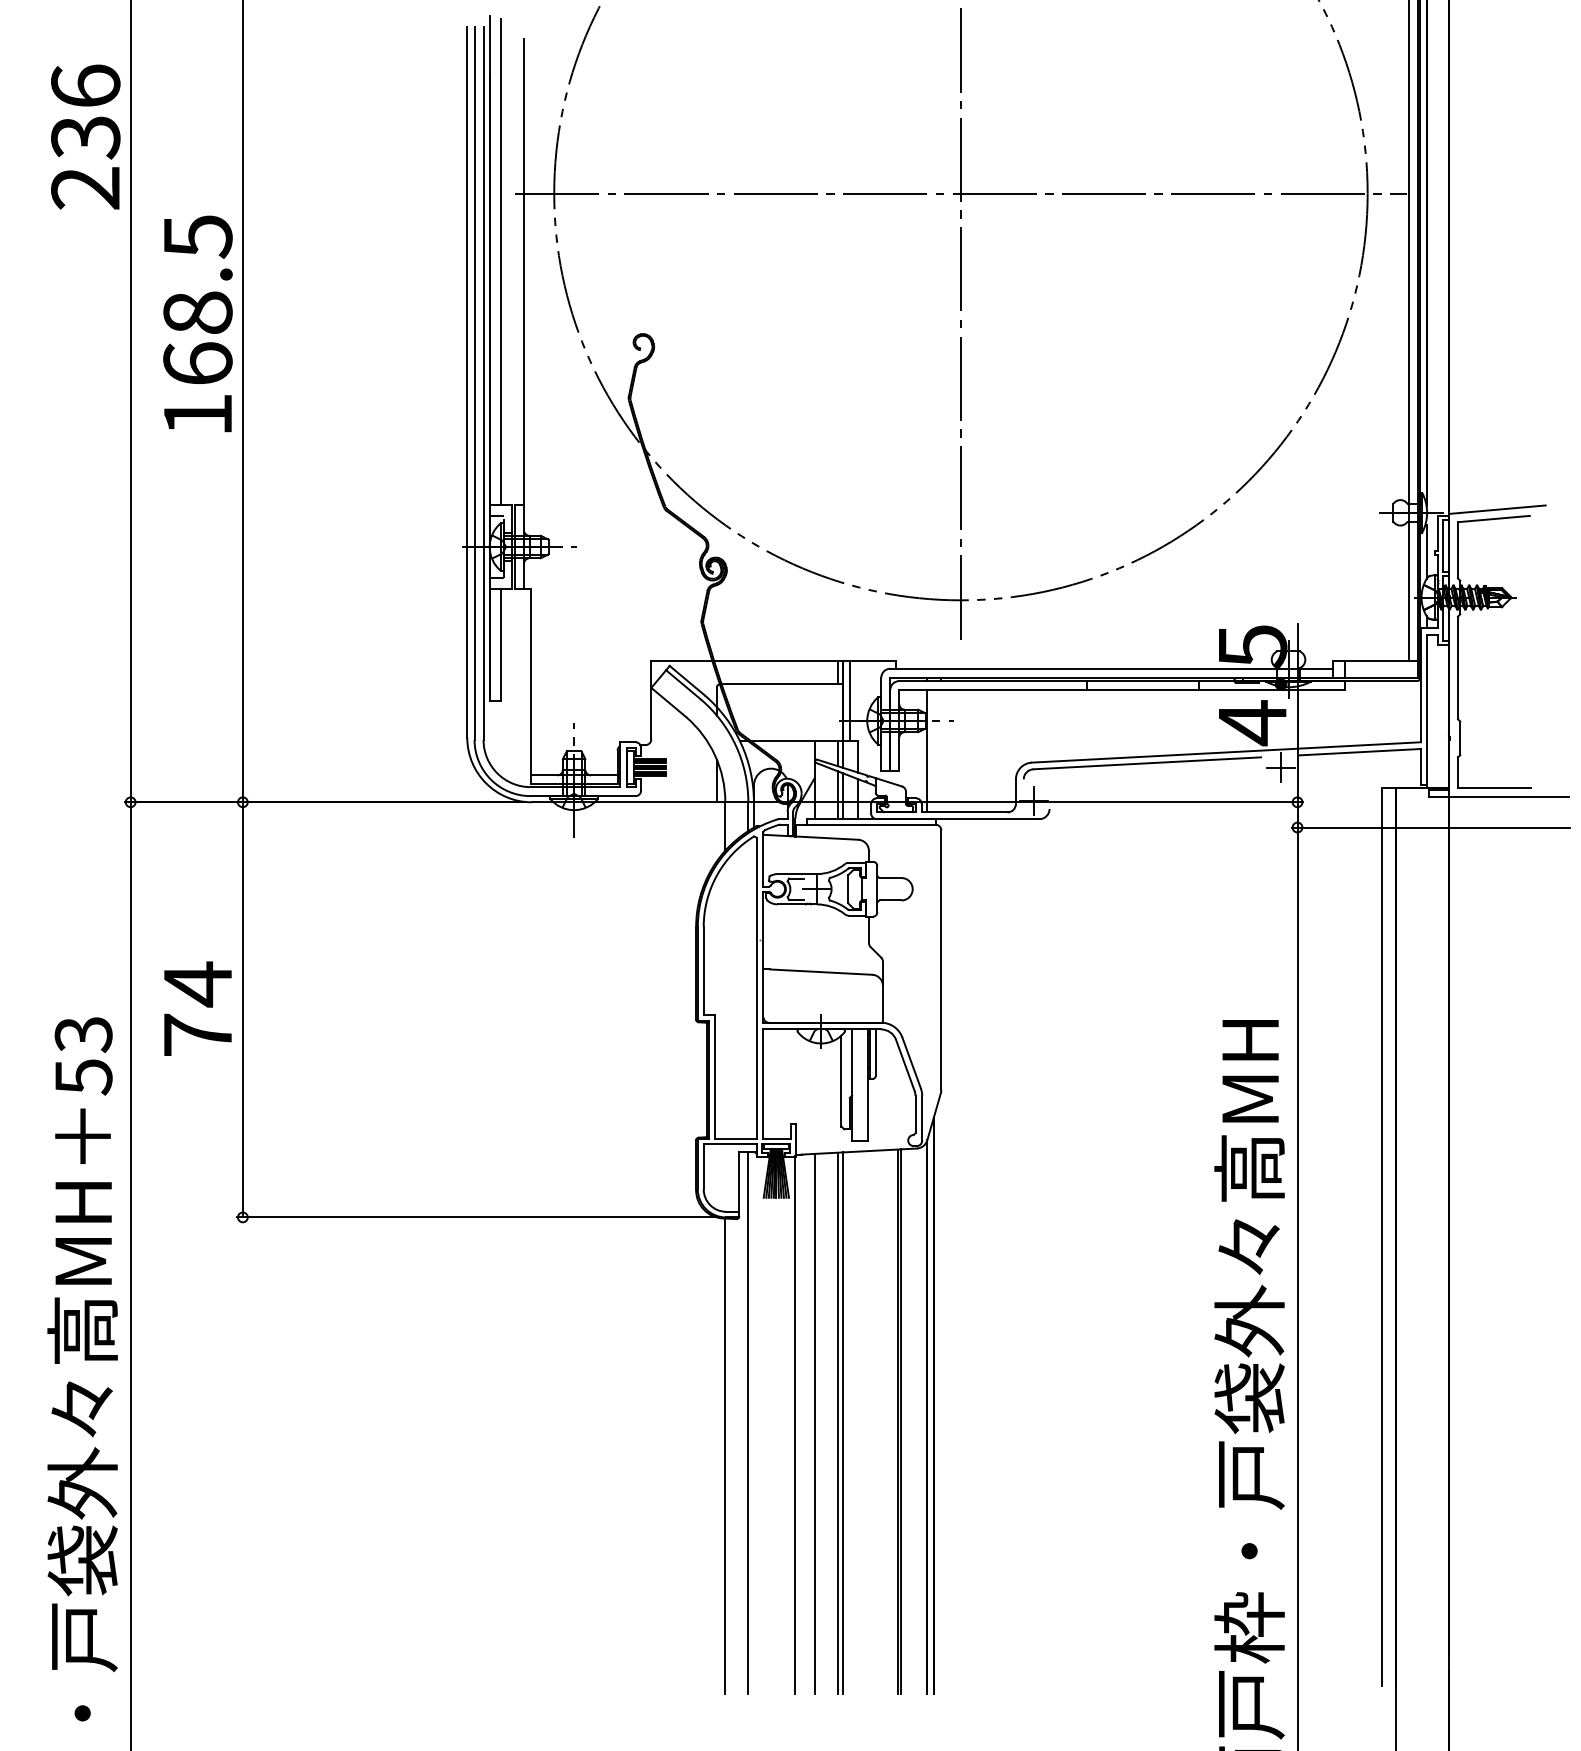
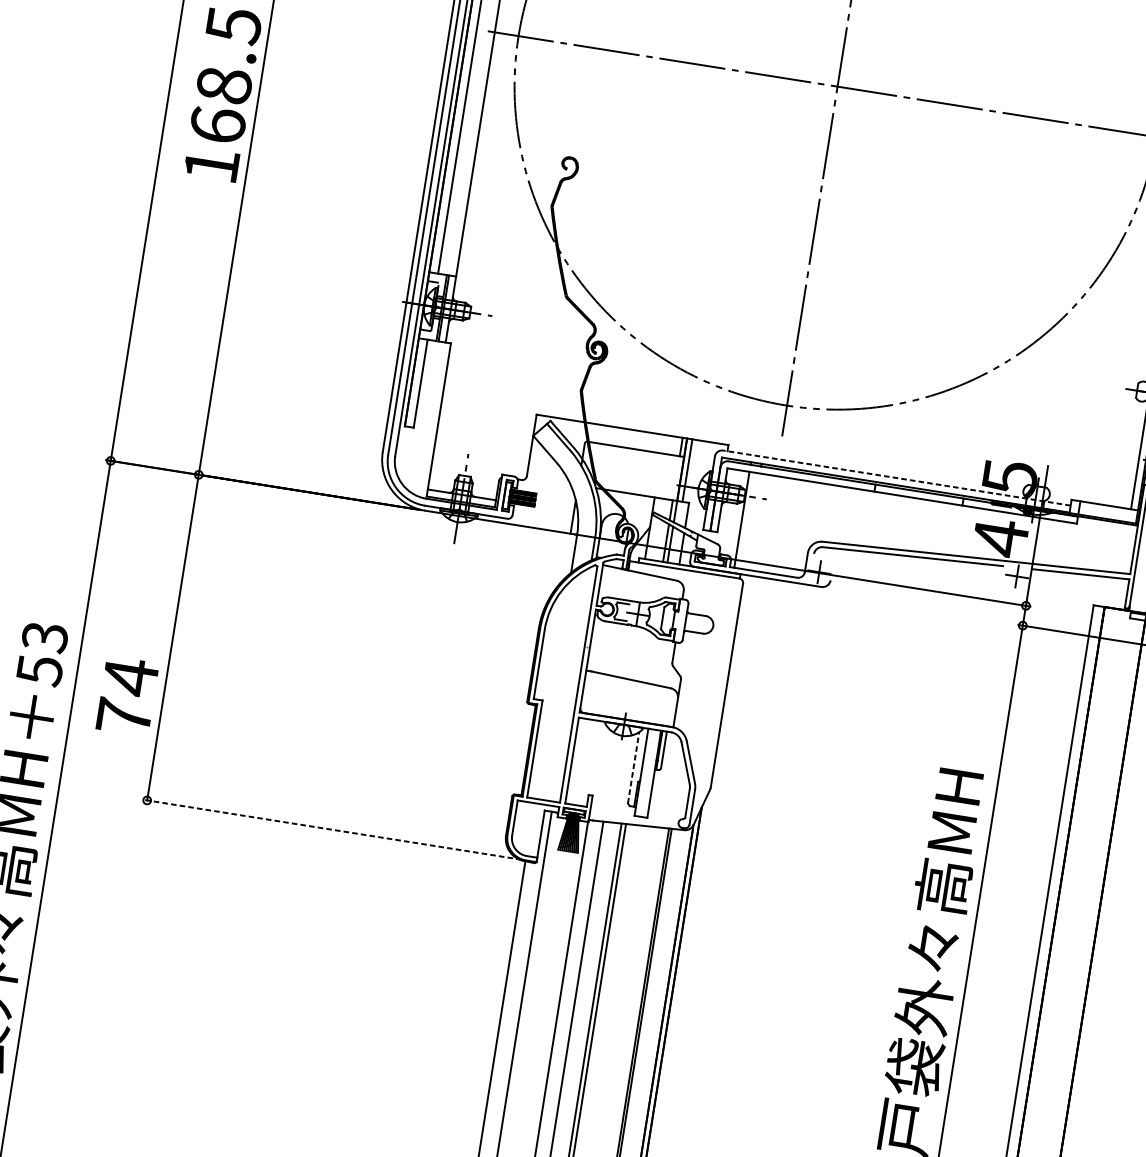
line: (1111, 668) -> (896, 477), solid -> dashed
text: (197, 1008) -> (127, 696), moved
line: (841, 1080) -> (633, 767), solid -> dashed
line: (478, 1217) -> (331, 829), solid -> dashed

